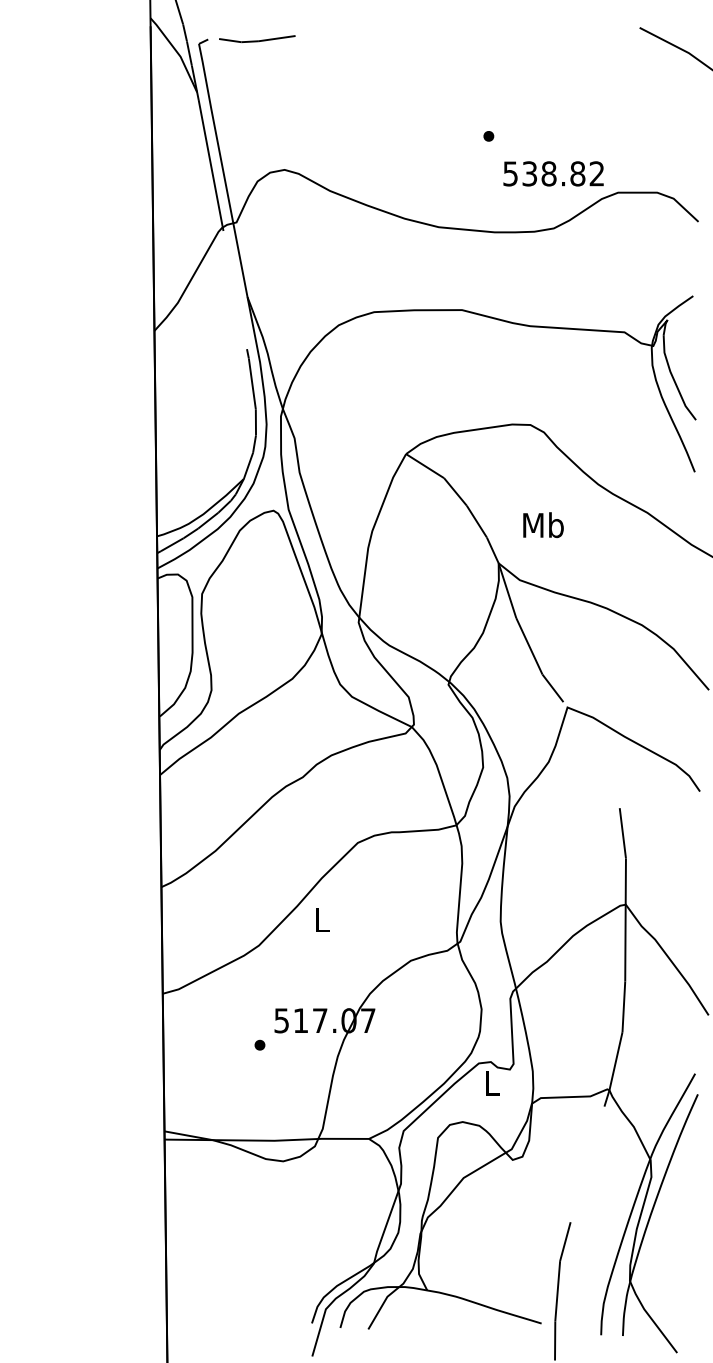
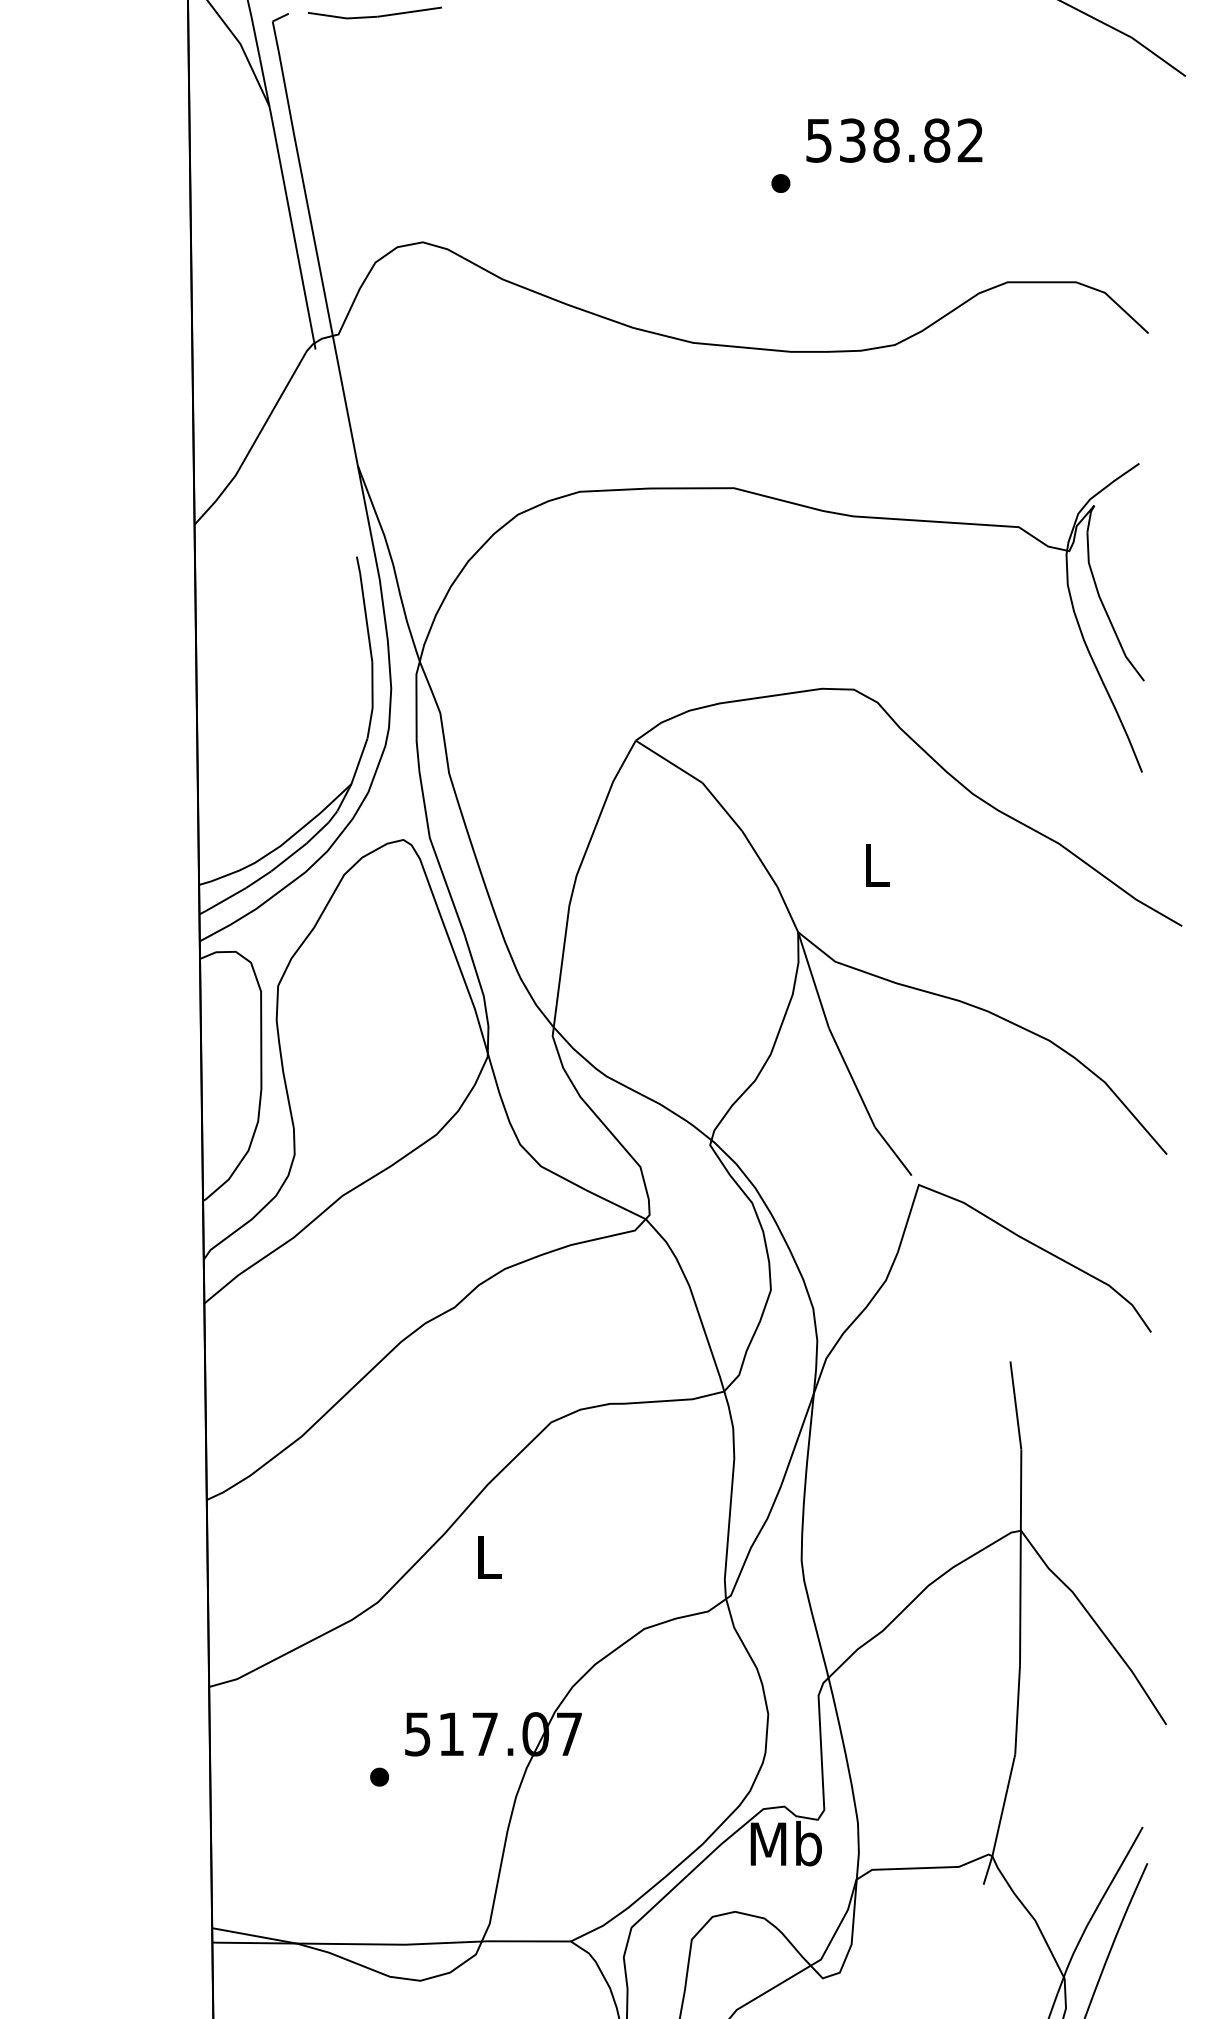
text: (553, 173) -> (894, 139), moved
text: (543, 525) -> (876, 865), Mb -> L
text: (491, 1083) -> (785, 1844), L -> Mb

